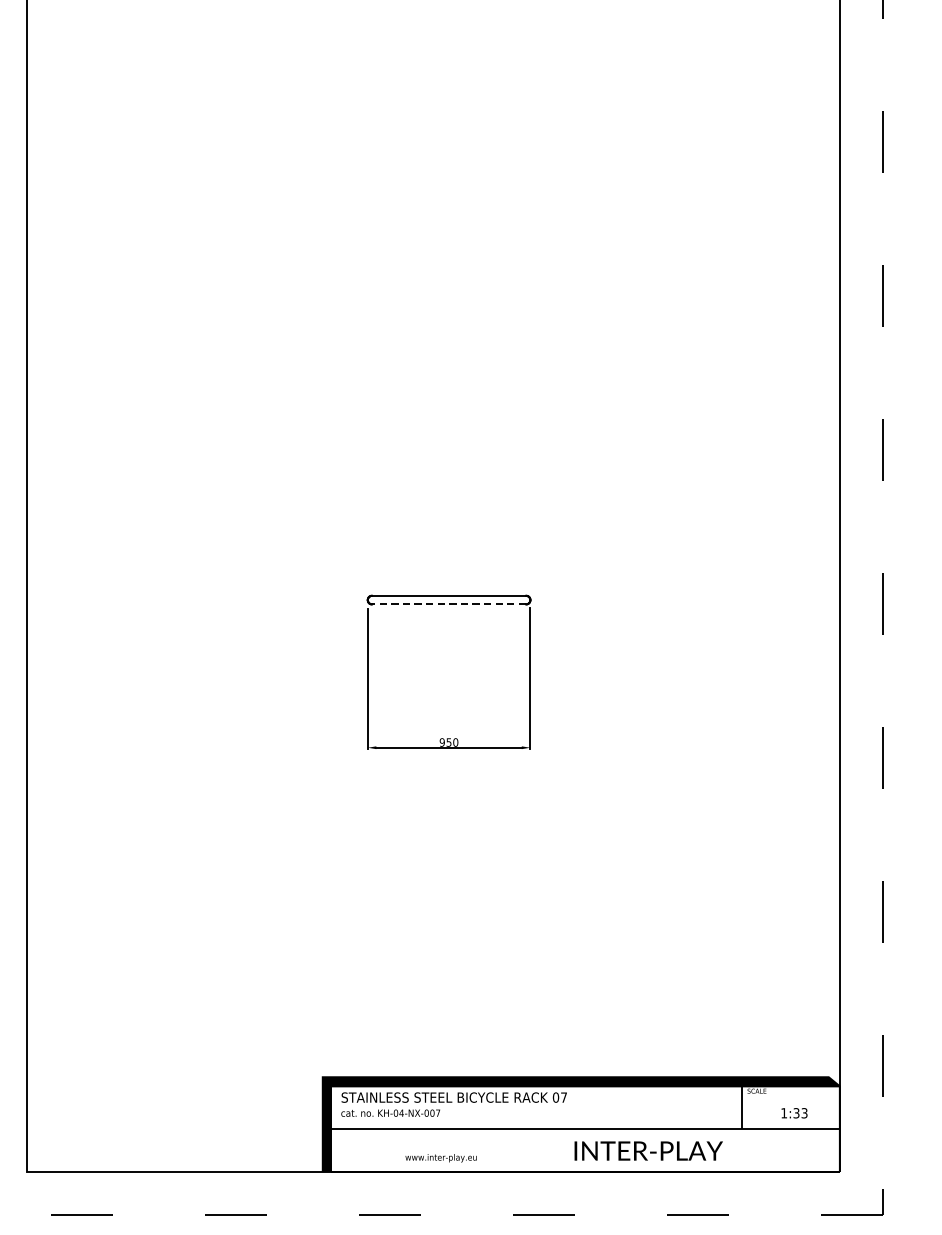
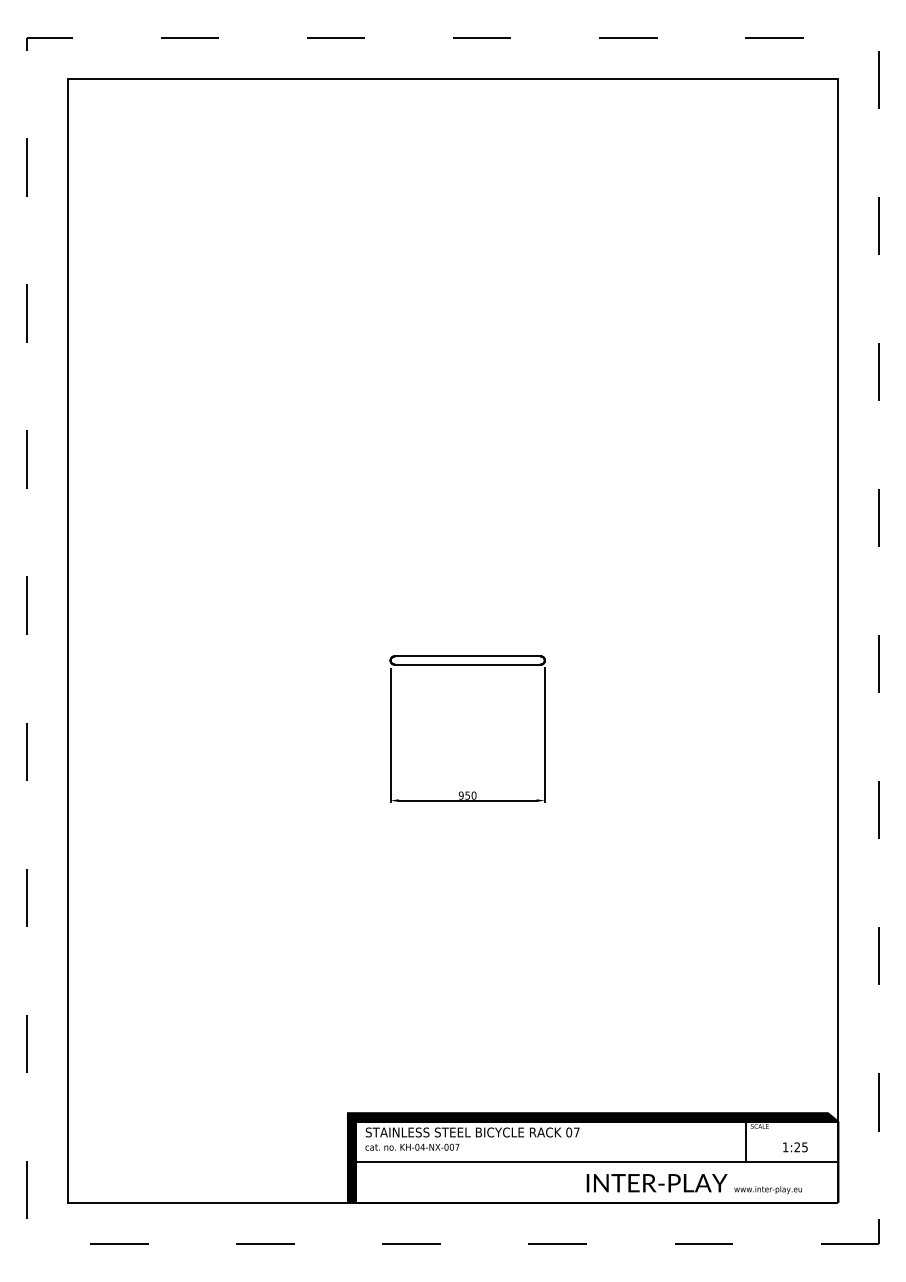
line: (448, 604) -> (467, 664), dashed -> solid
text: (799, 1113) -> (800, 1147), 1:33 -> 1:25
text: (440, 1157) -> (767, 1189), moved

